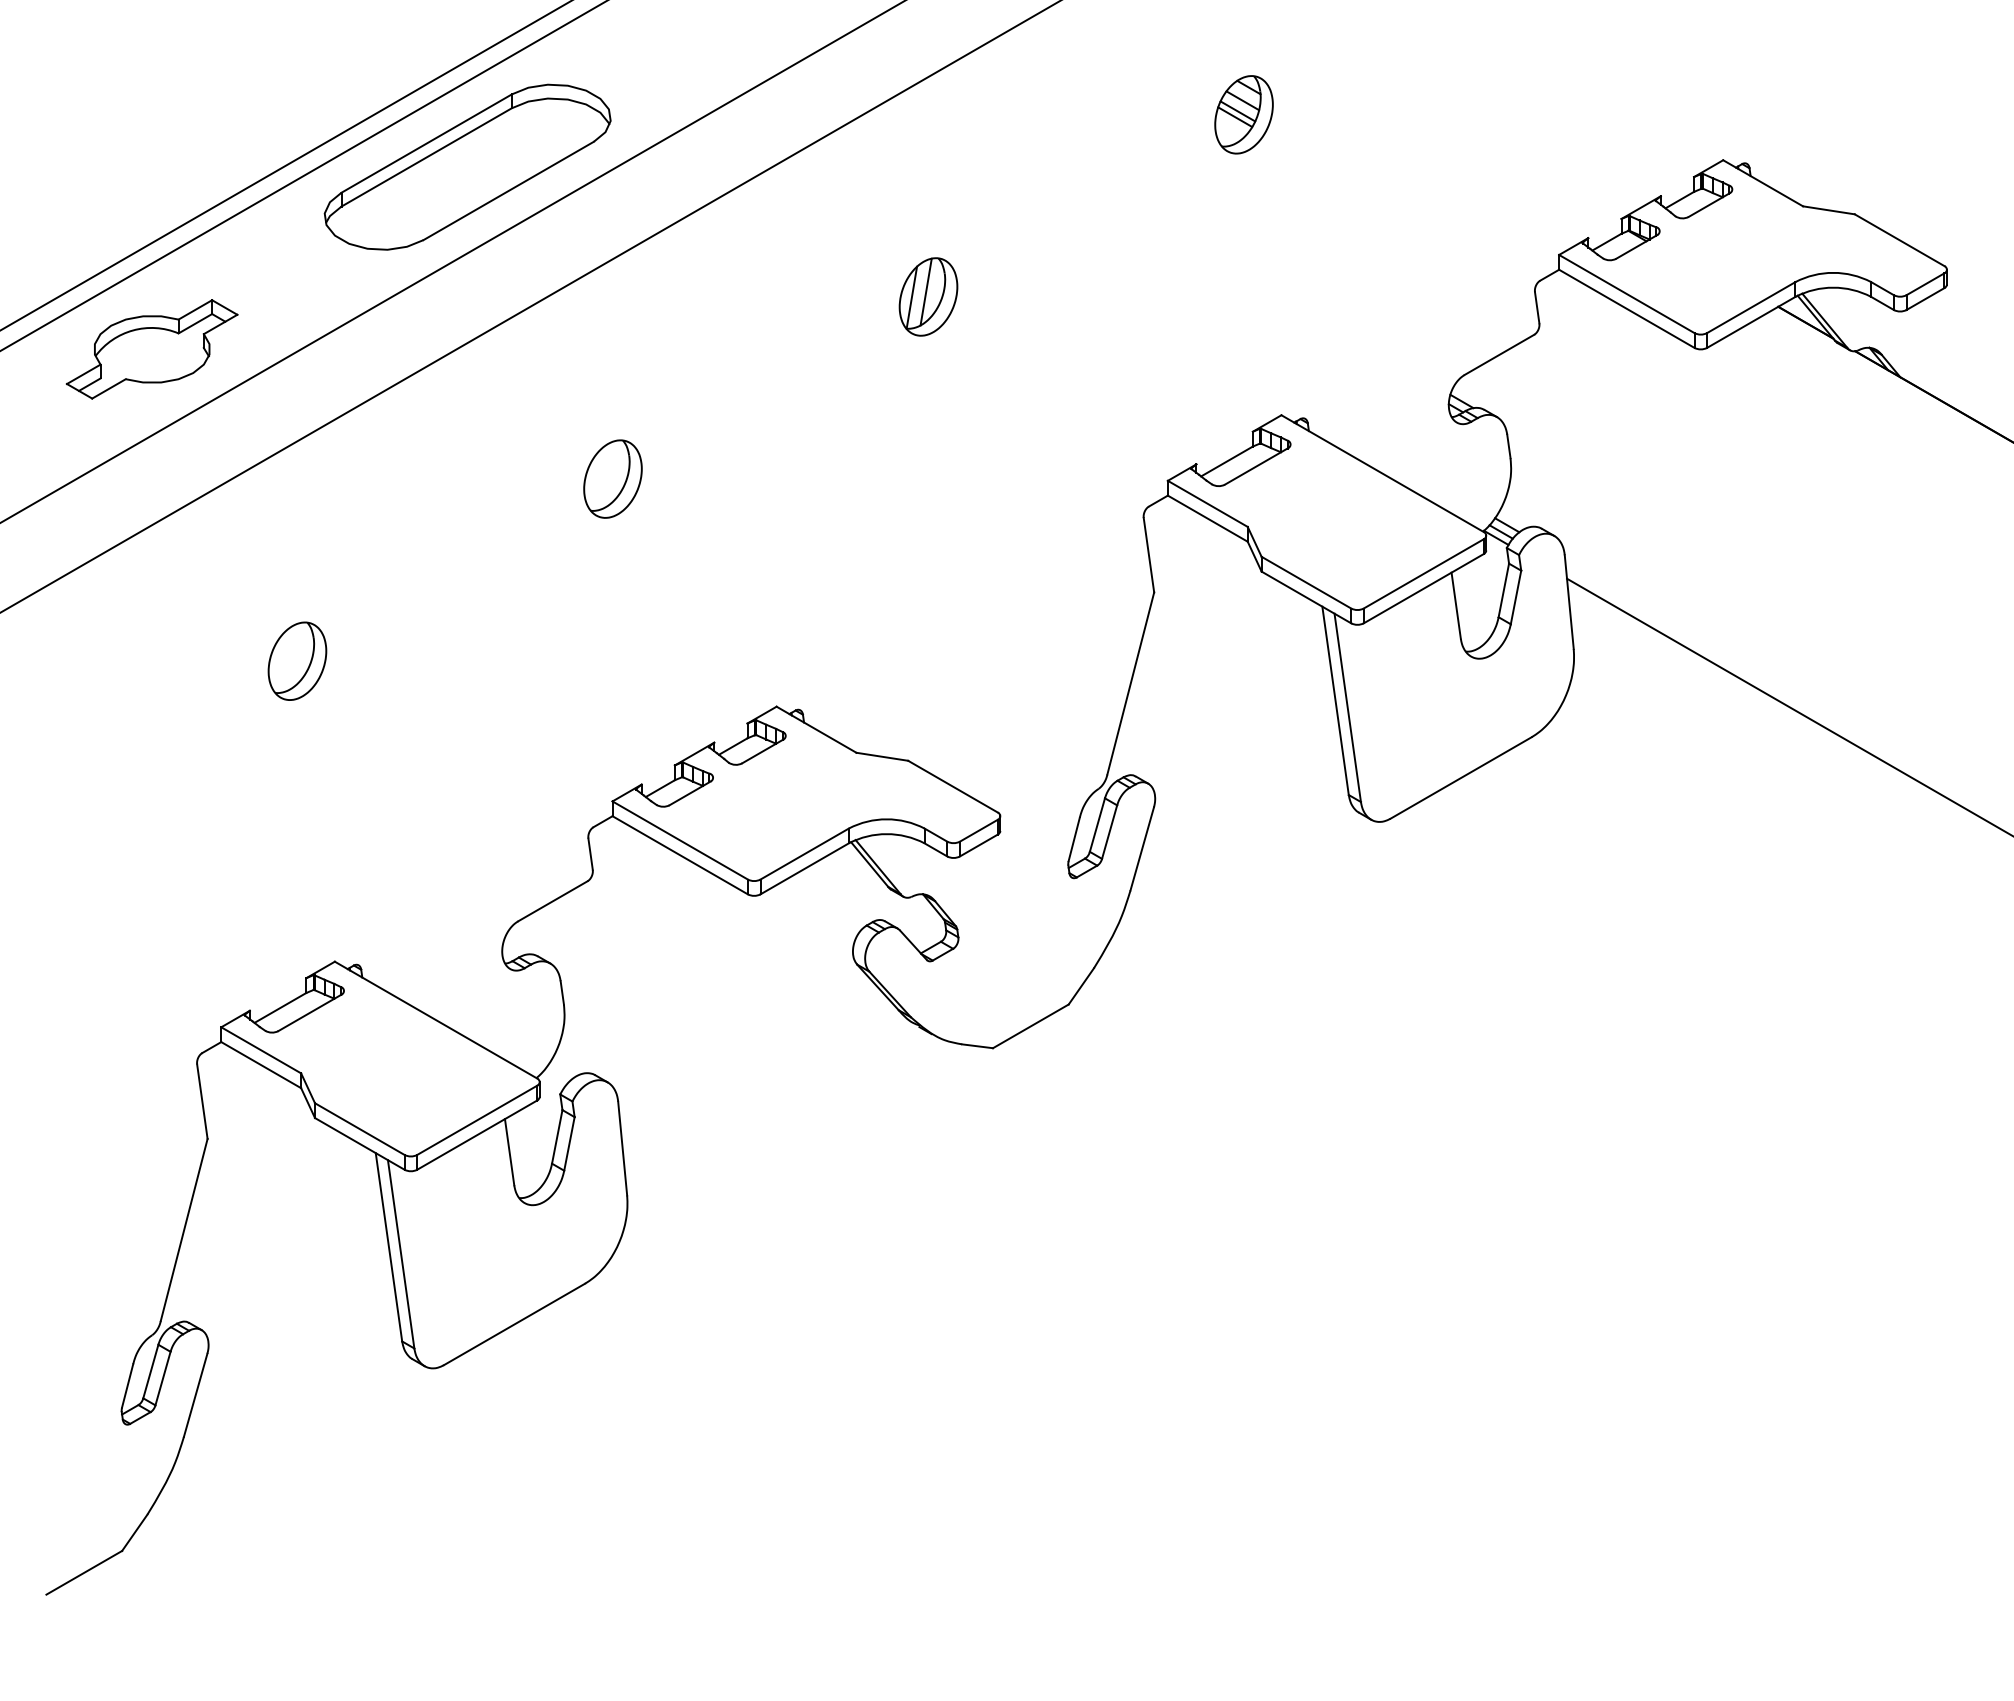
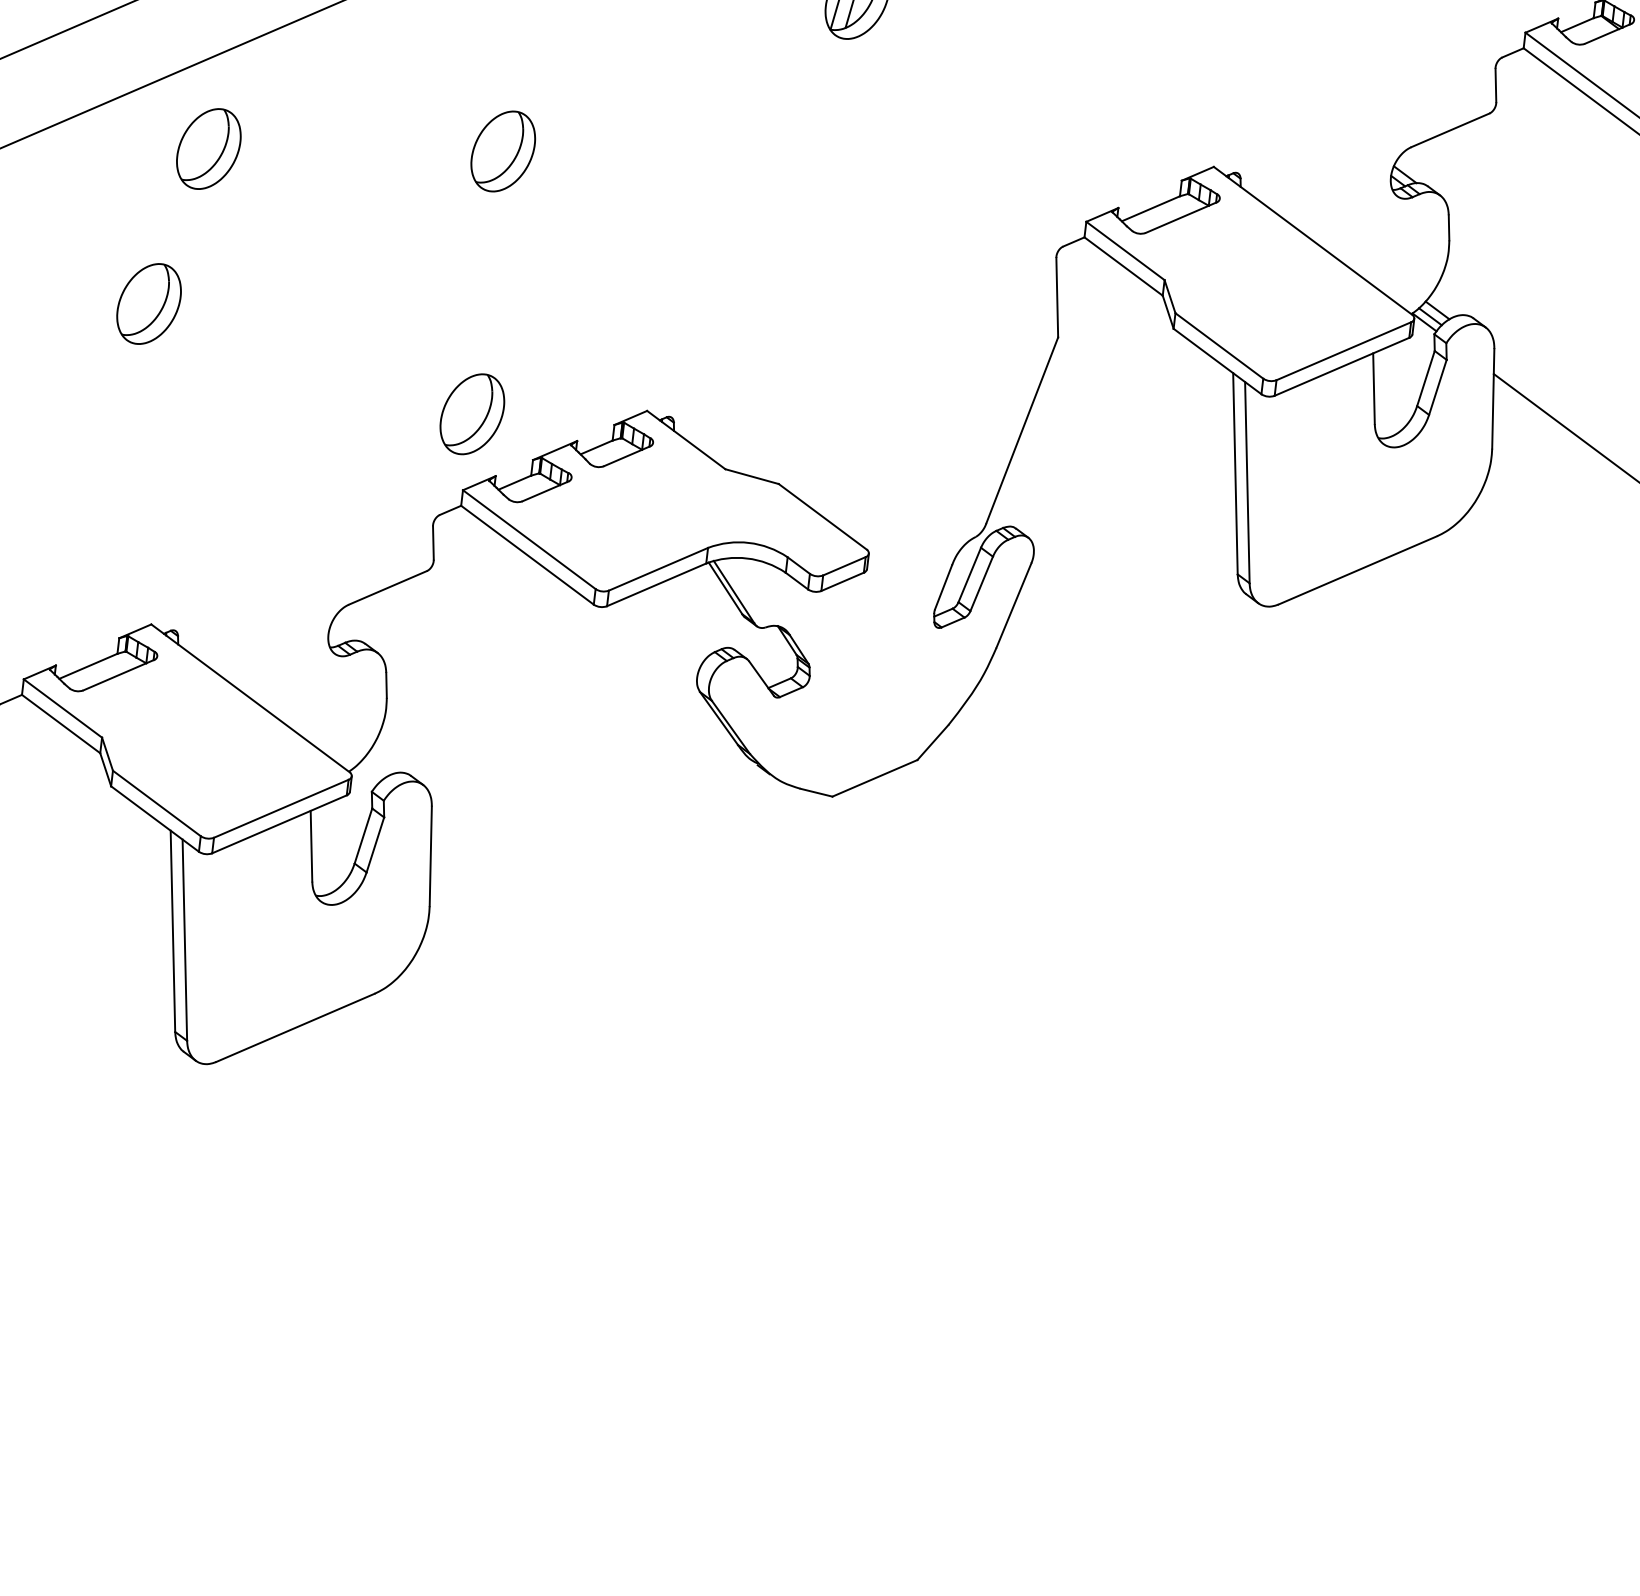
part: (336, 508) -> (208, 148), added
part: (612, 728) -> (471, 413), added

